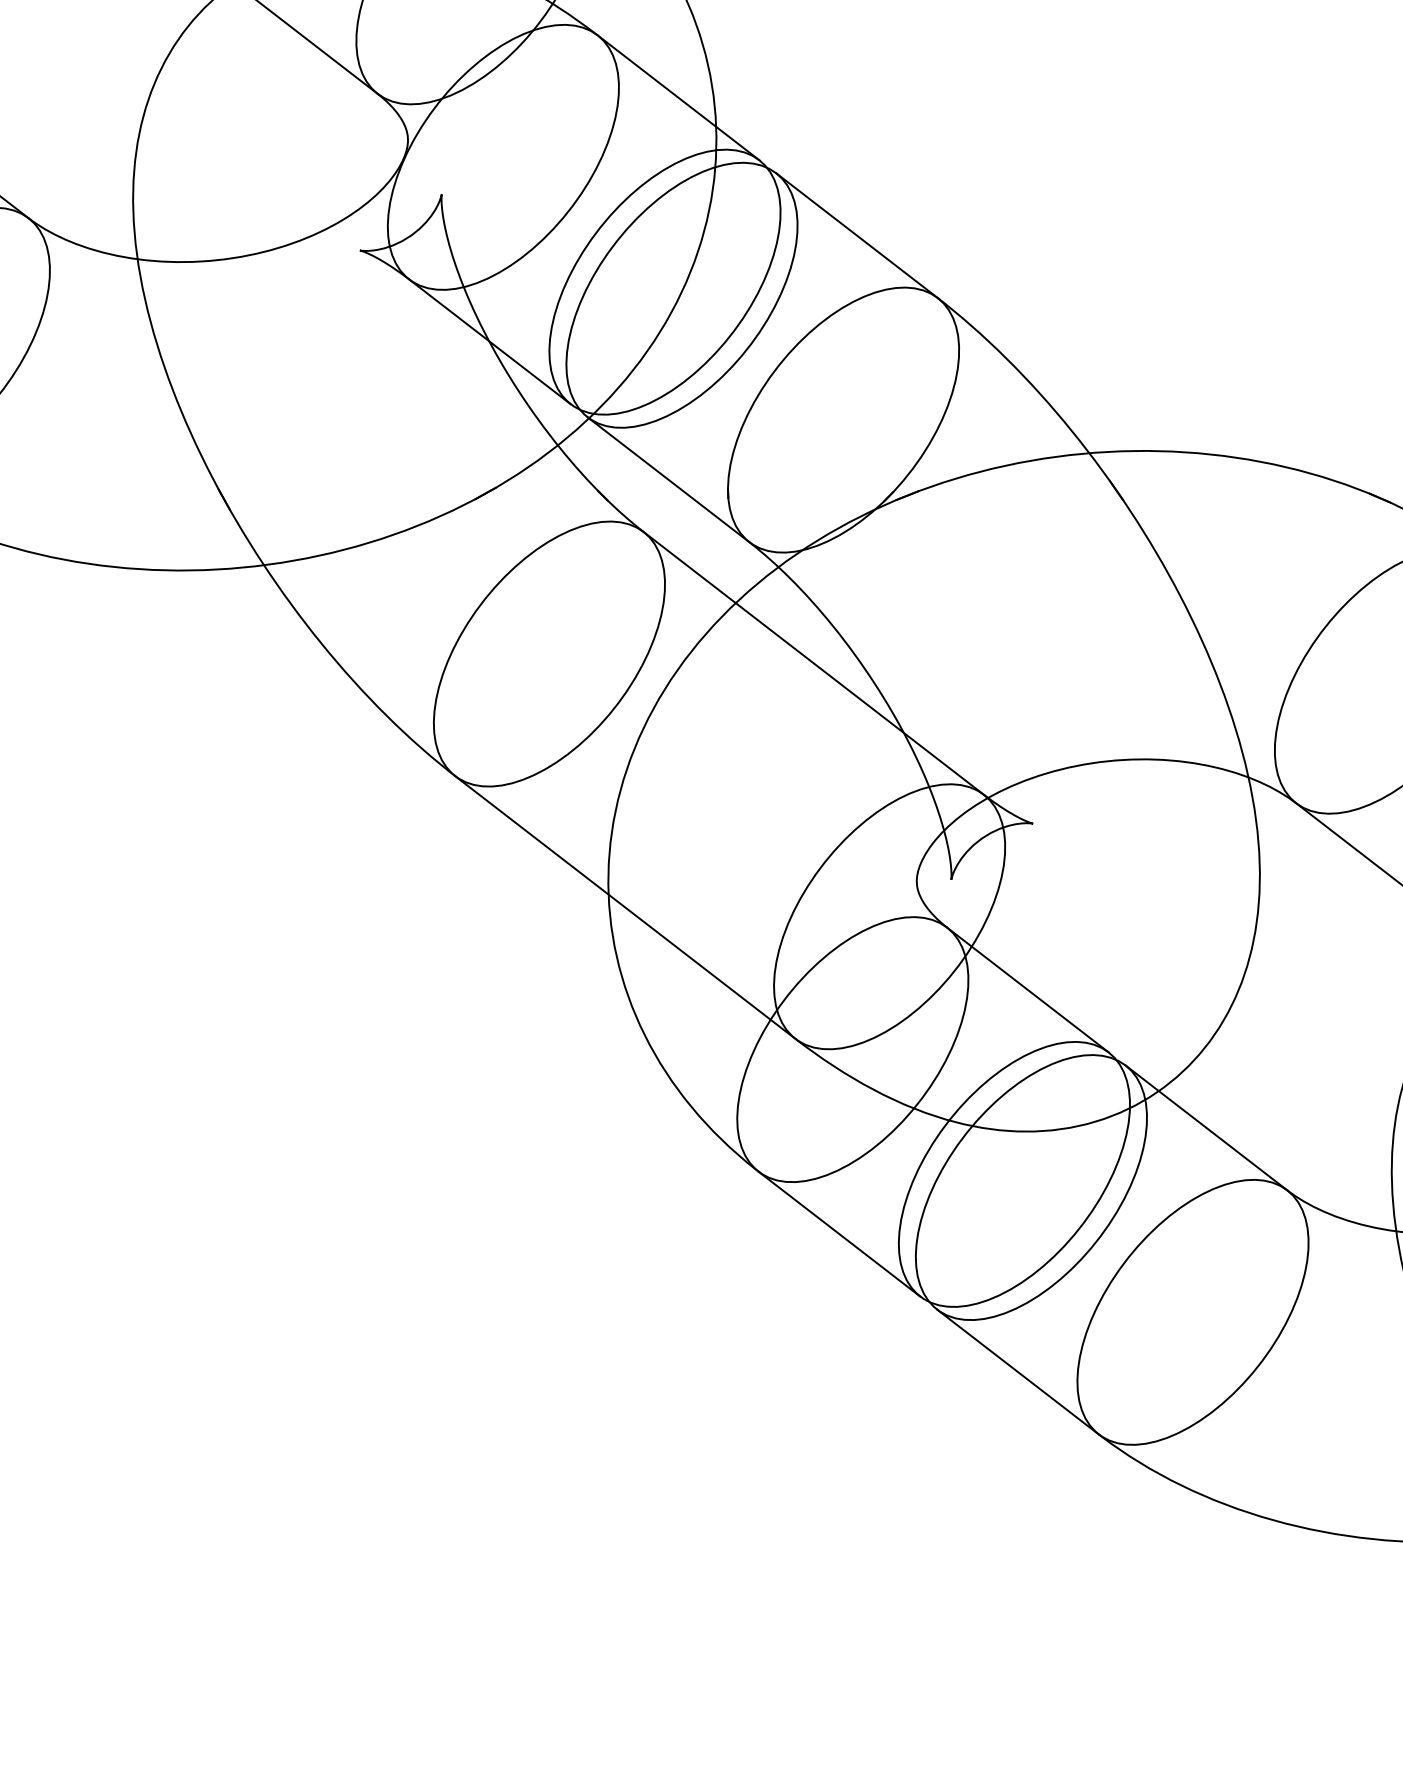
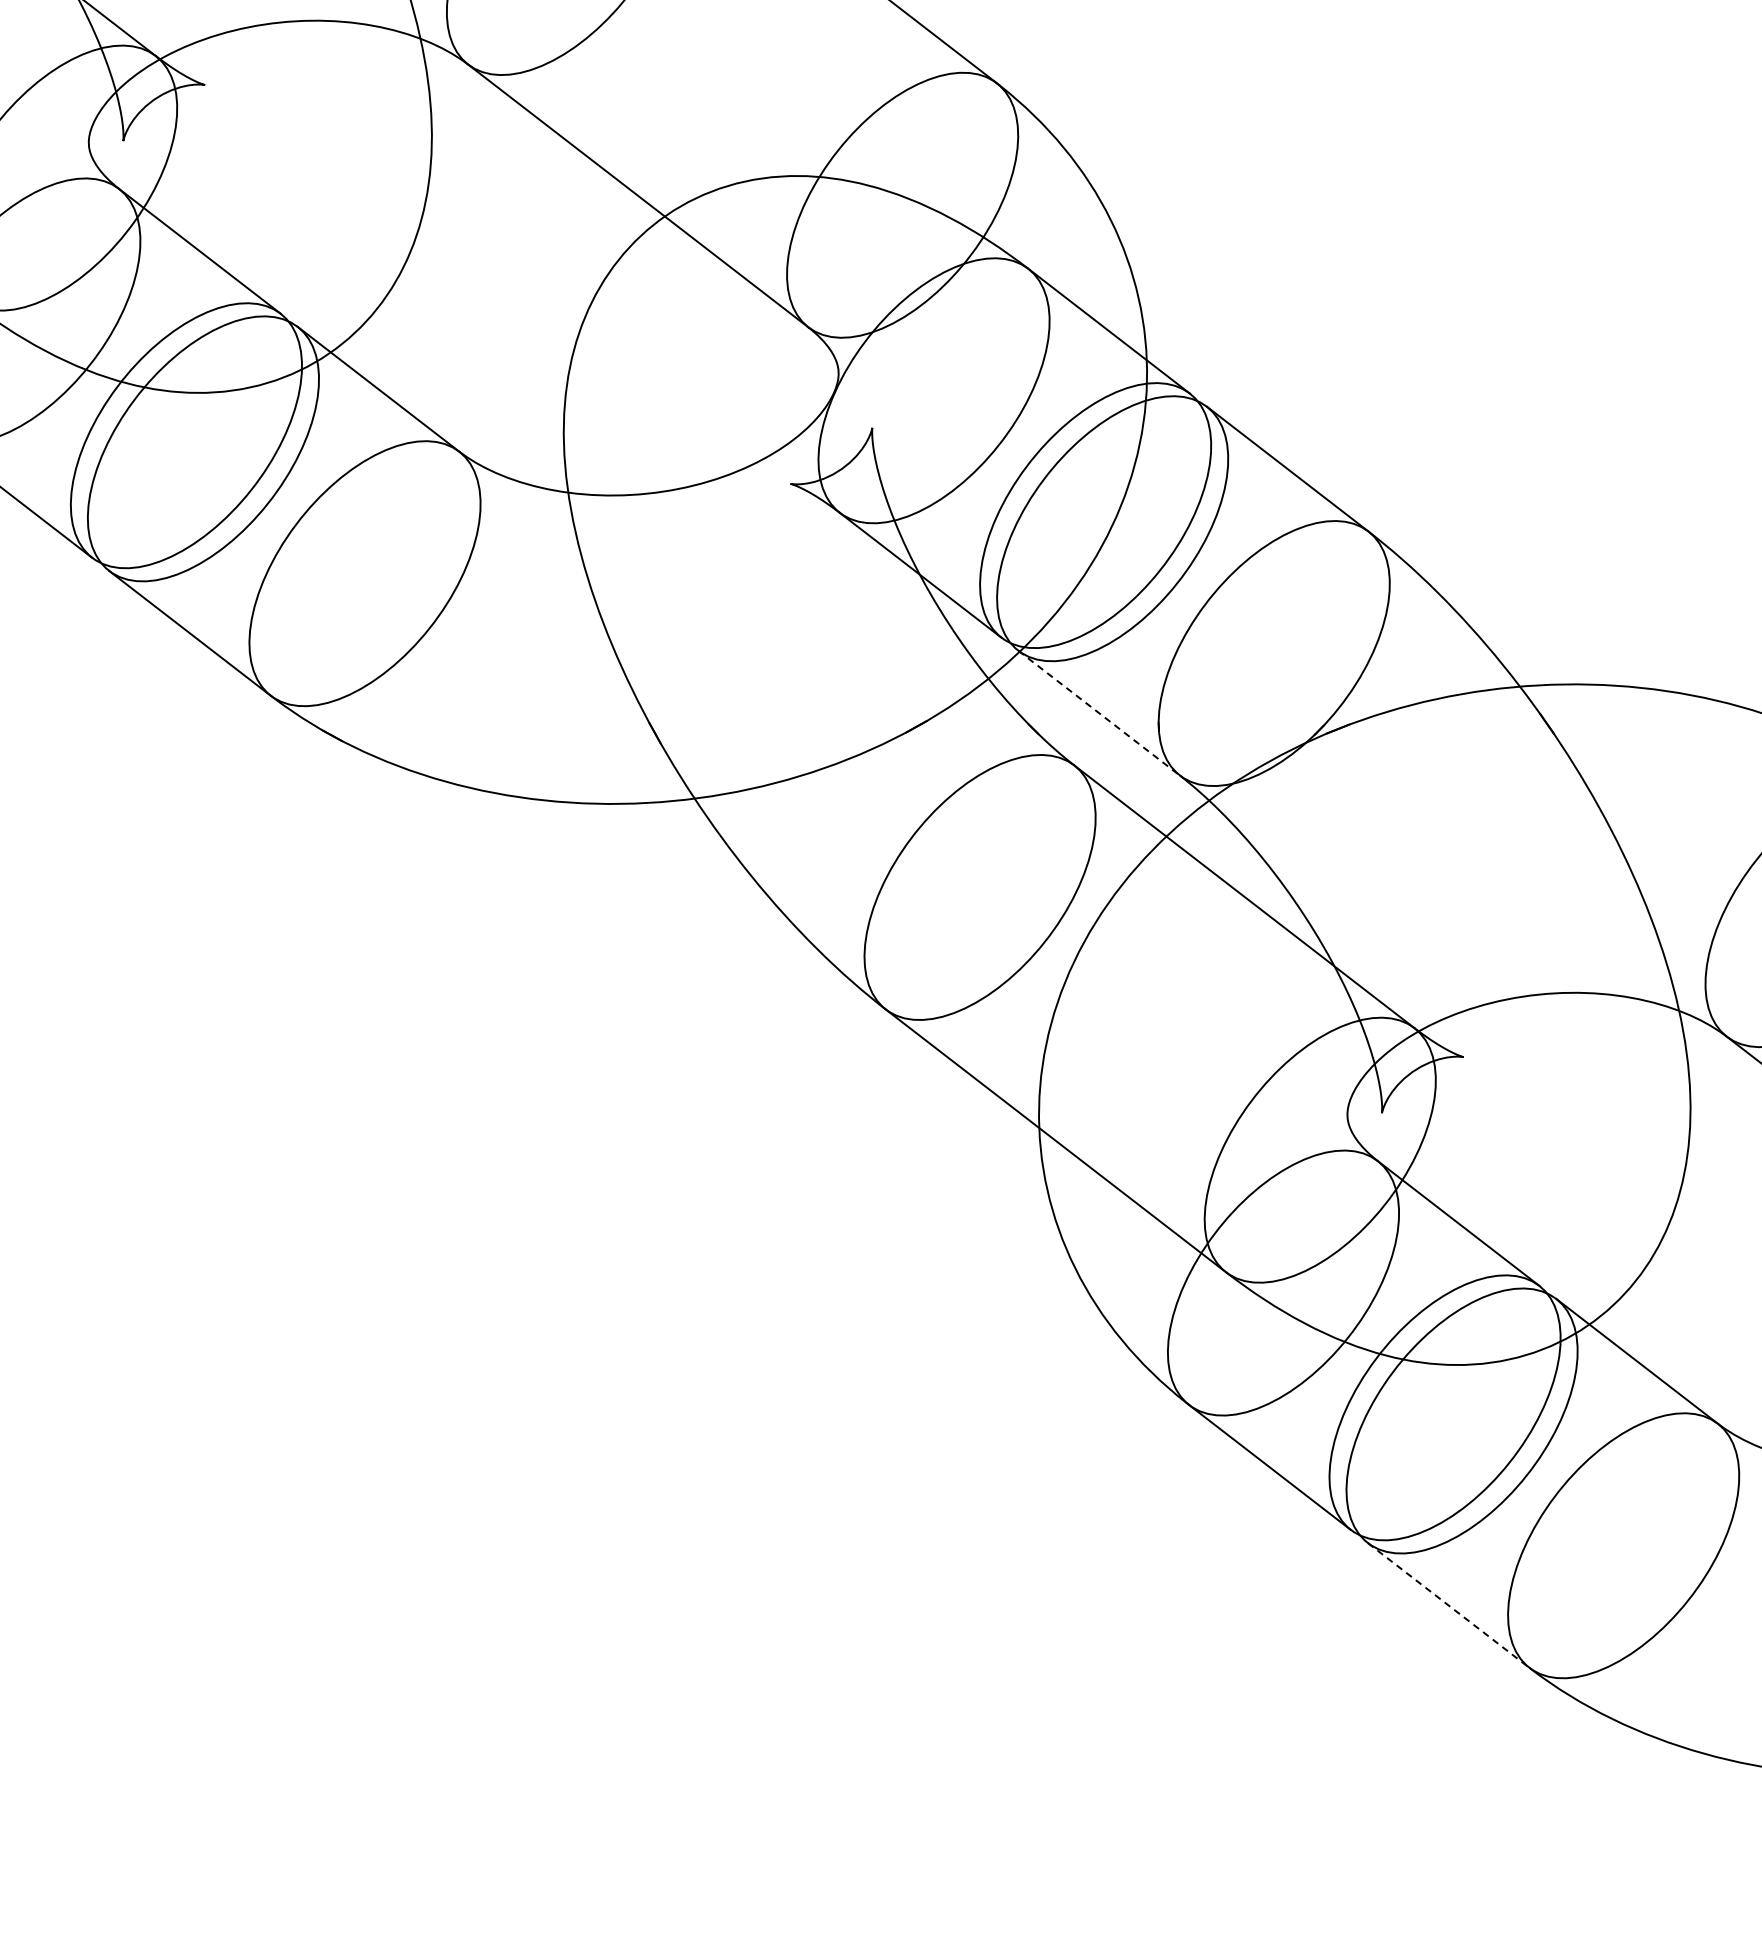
line: (668, 480) -> (1099, 713), solid -> dashed
line: (1018, 1372) -> (1449, 1605), solid -> dashed

